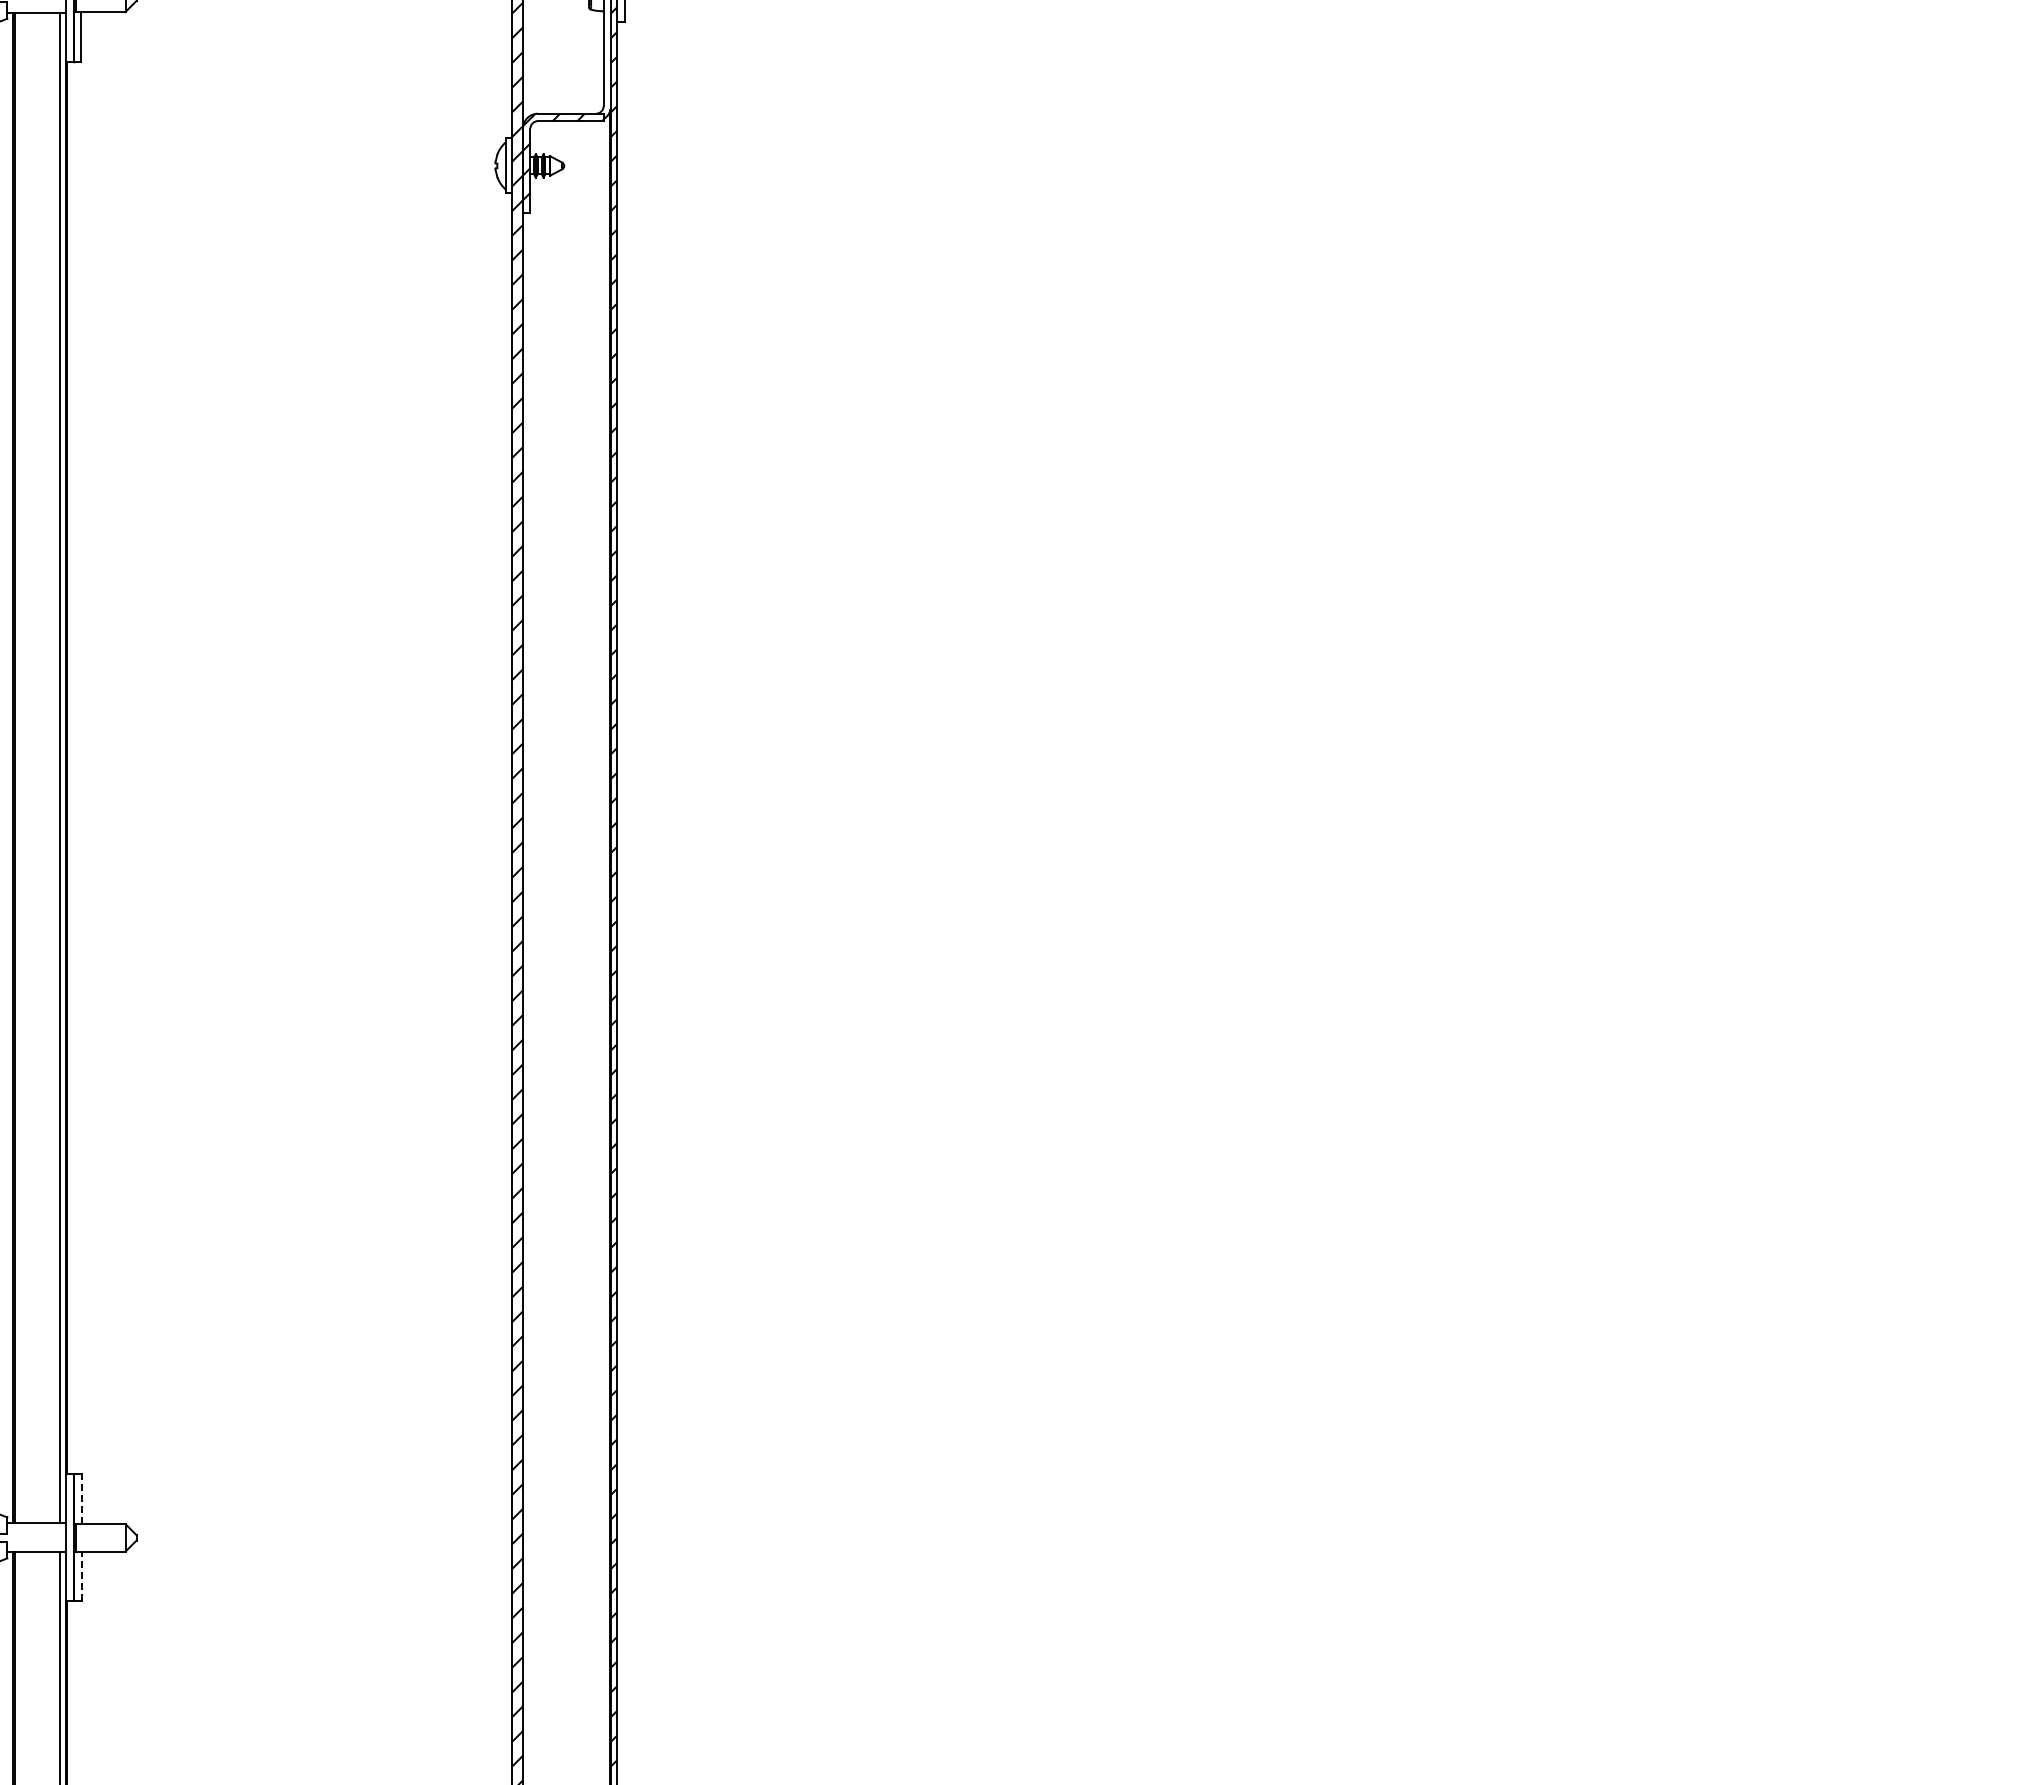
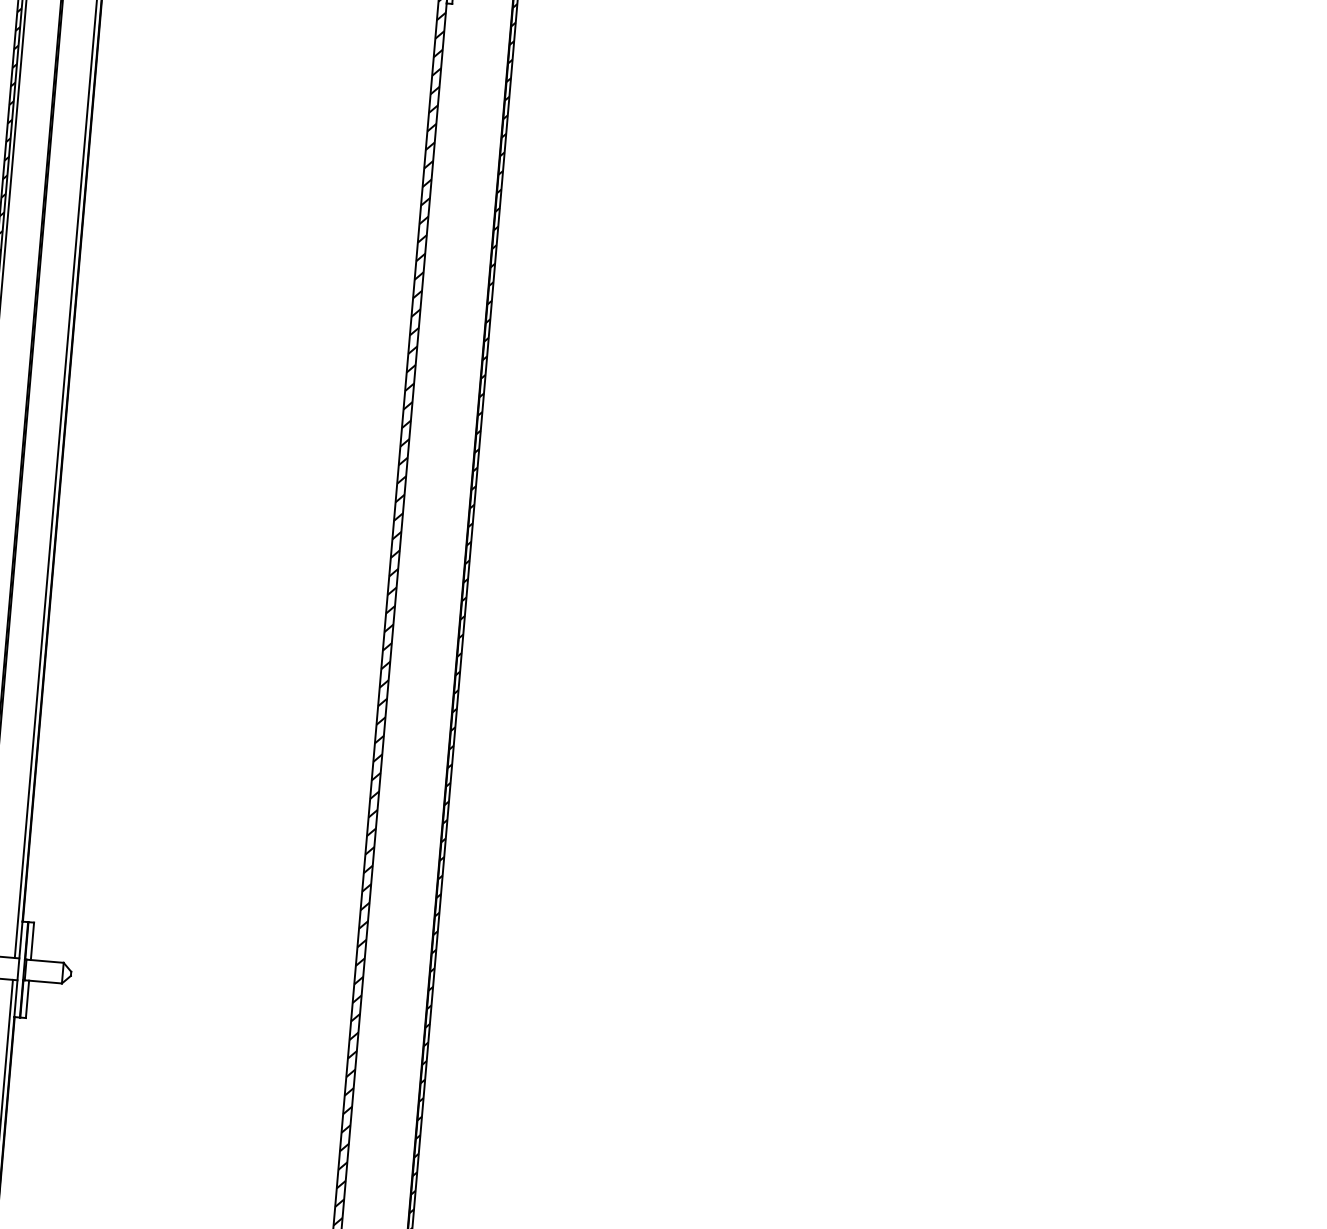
line: (81, 1499) -> (32, 941), dashed -> solid
line: (81, 1576) -> (27, 999), dashed -> solid

